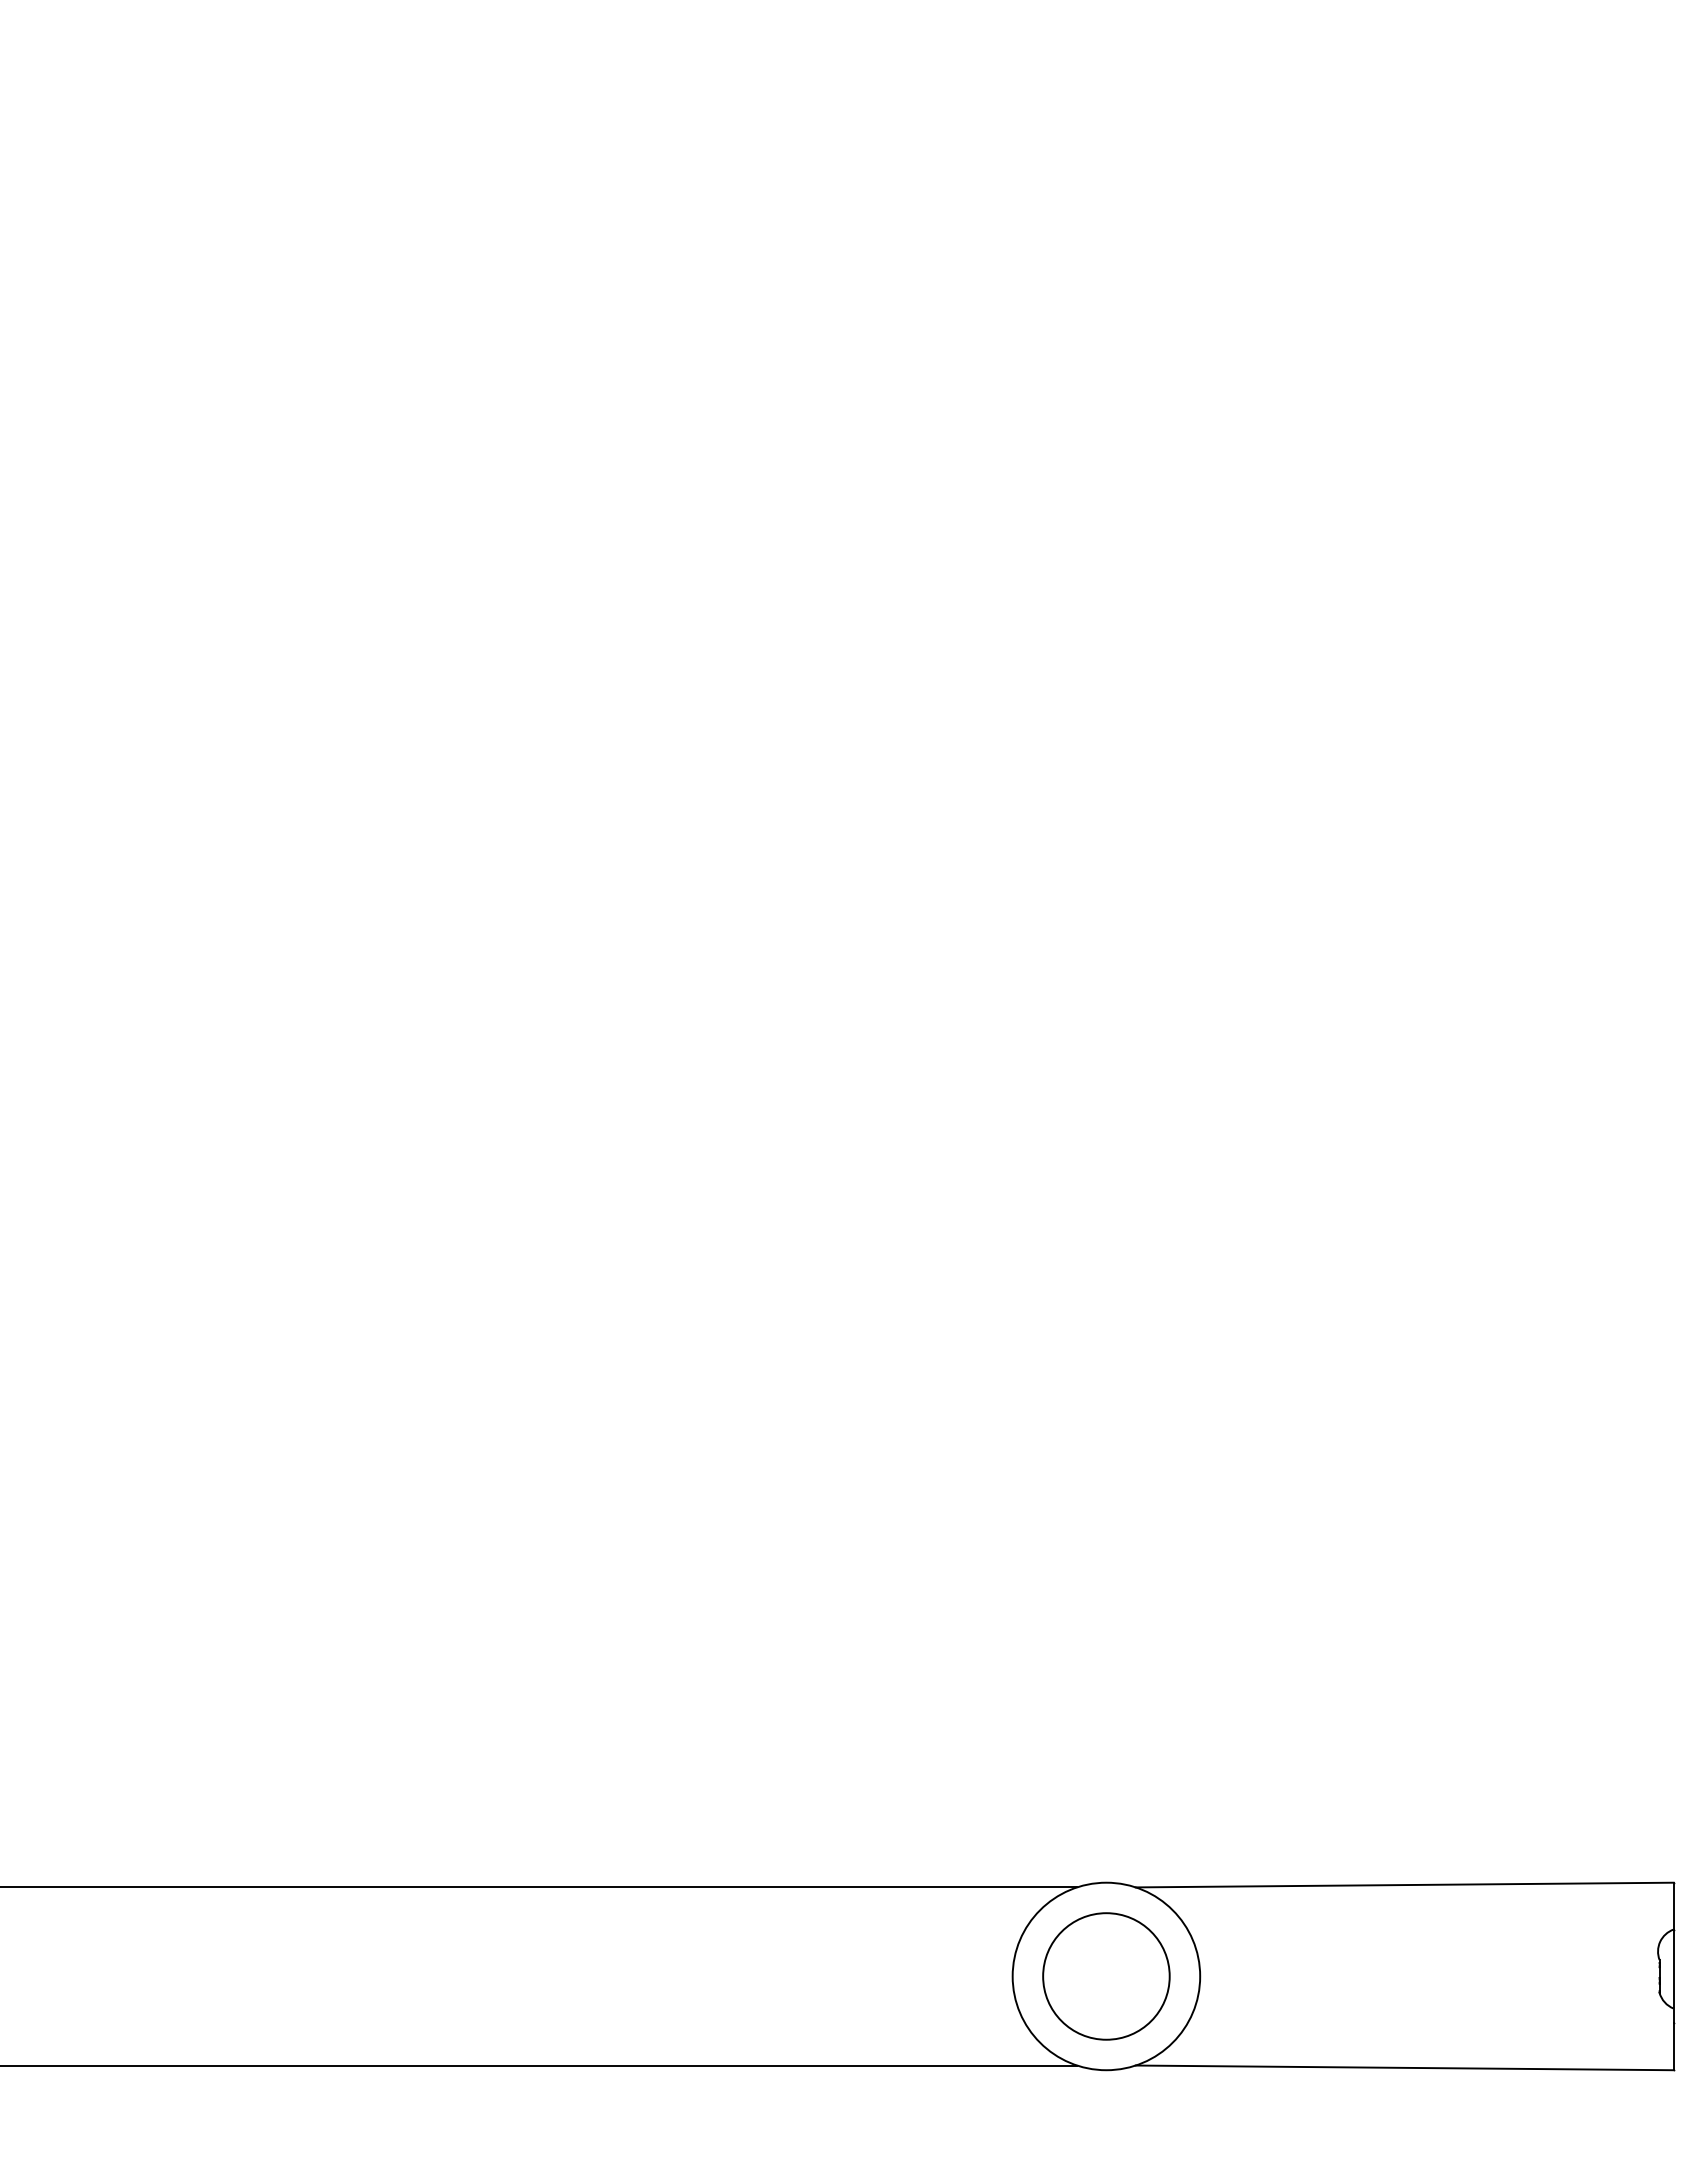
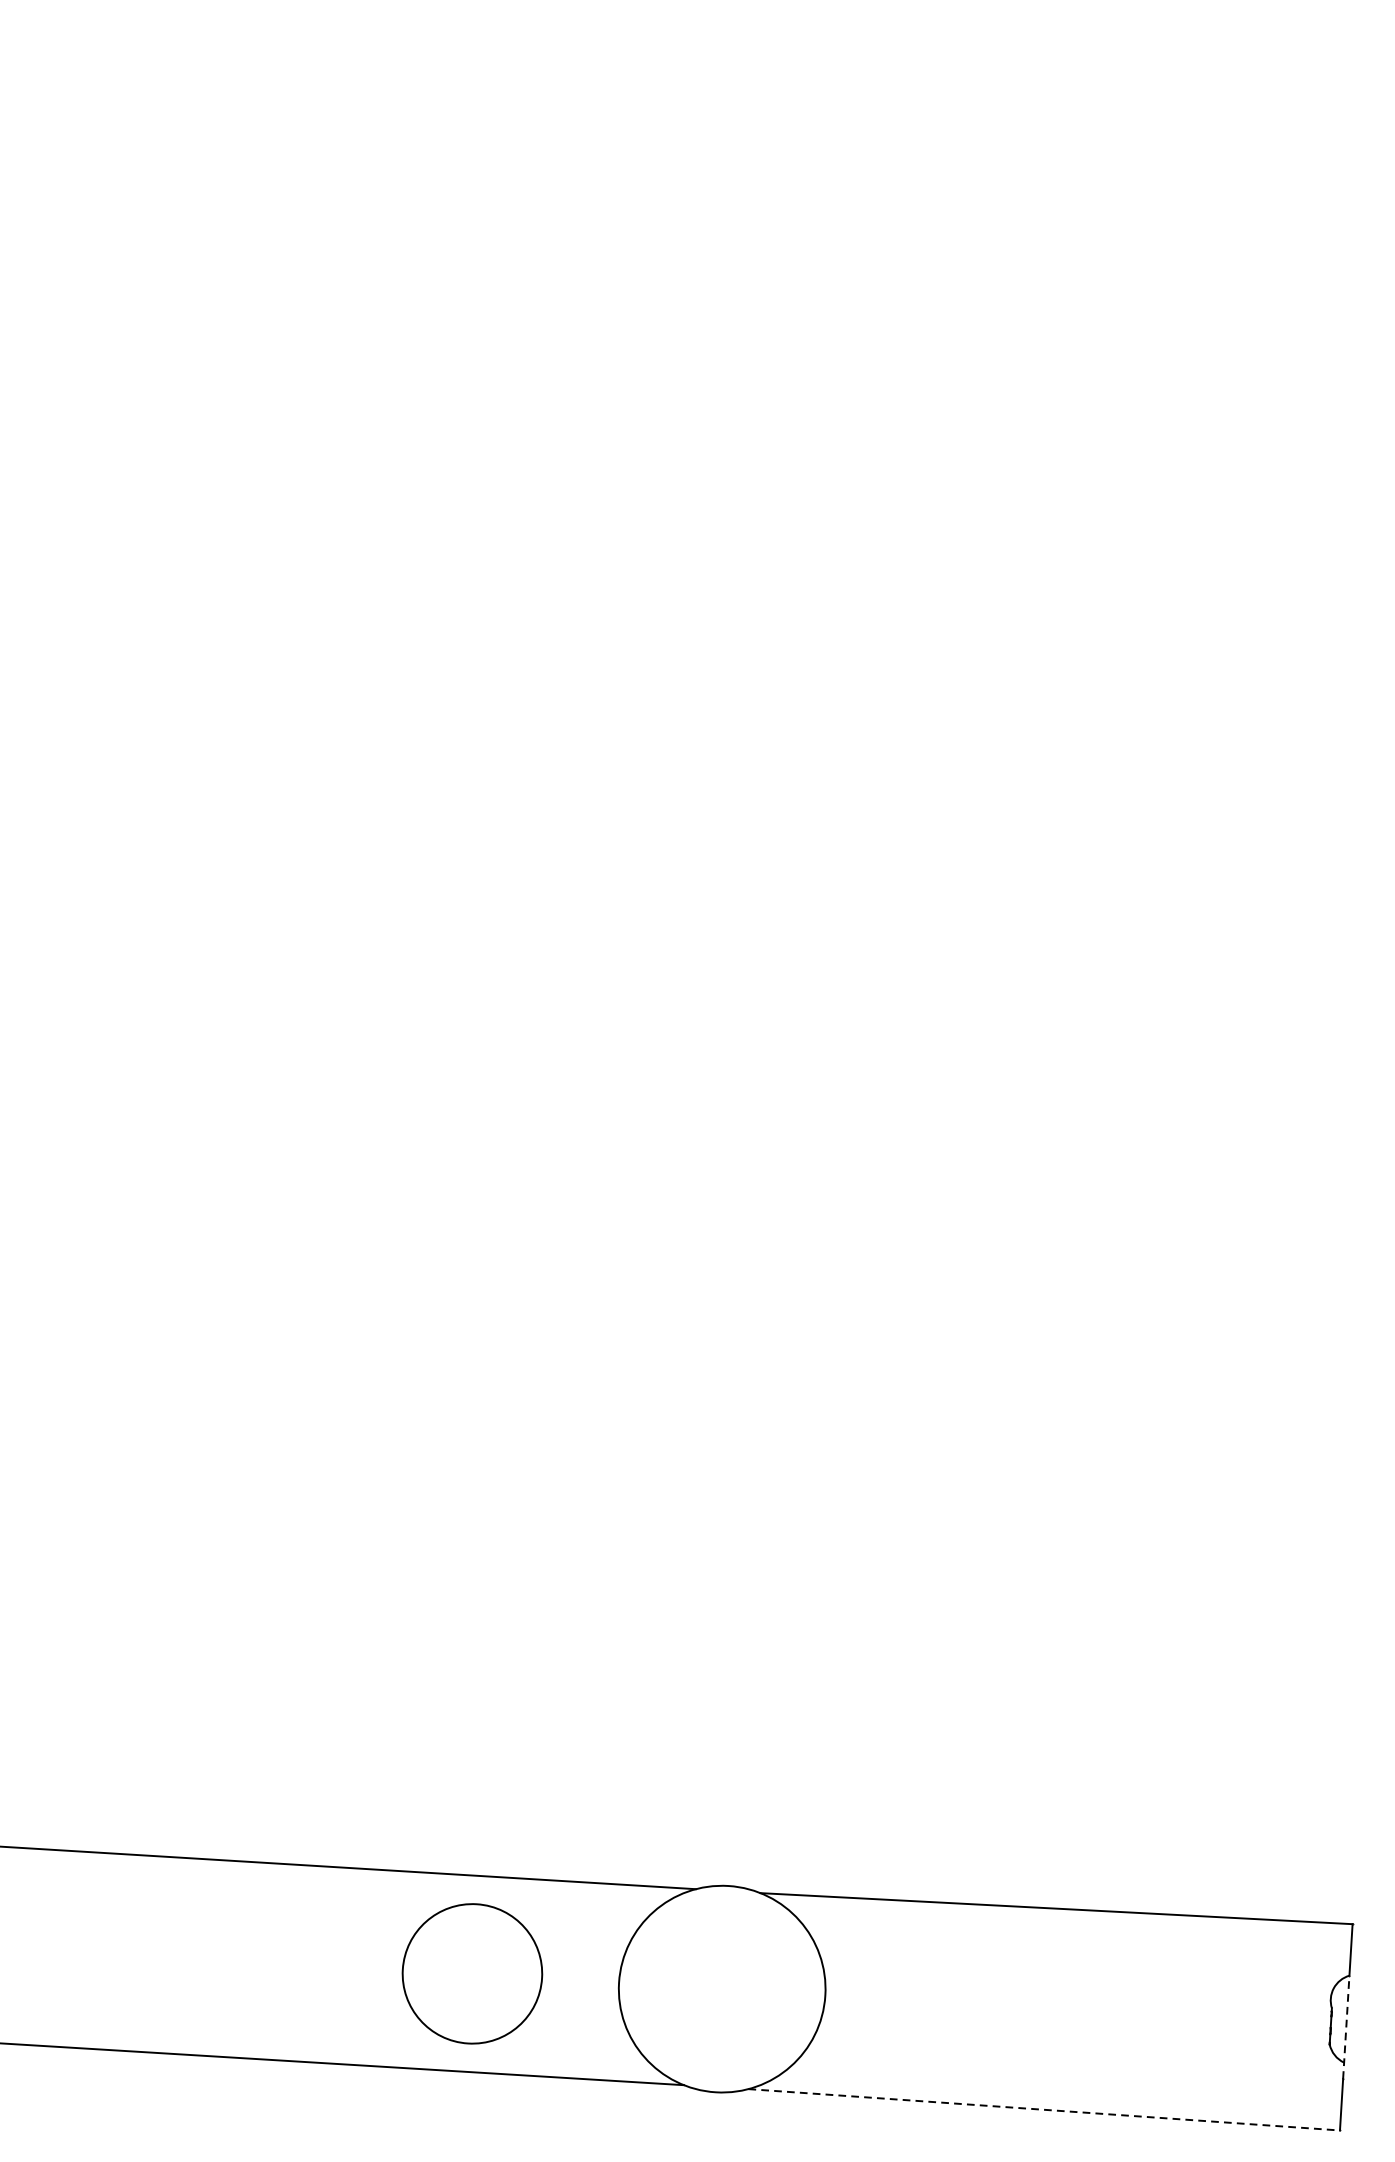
circle: (1106, 1976) -> (472, 1973), moved
line: (1673, 1976) -> (1346, 2027), solid -> dashed
line: (1404, 2067) -> (1044, 2109), solid -> dashed

